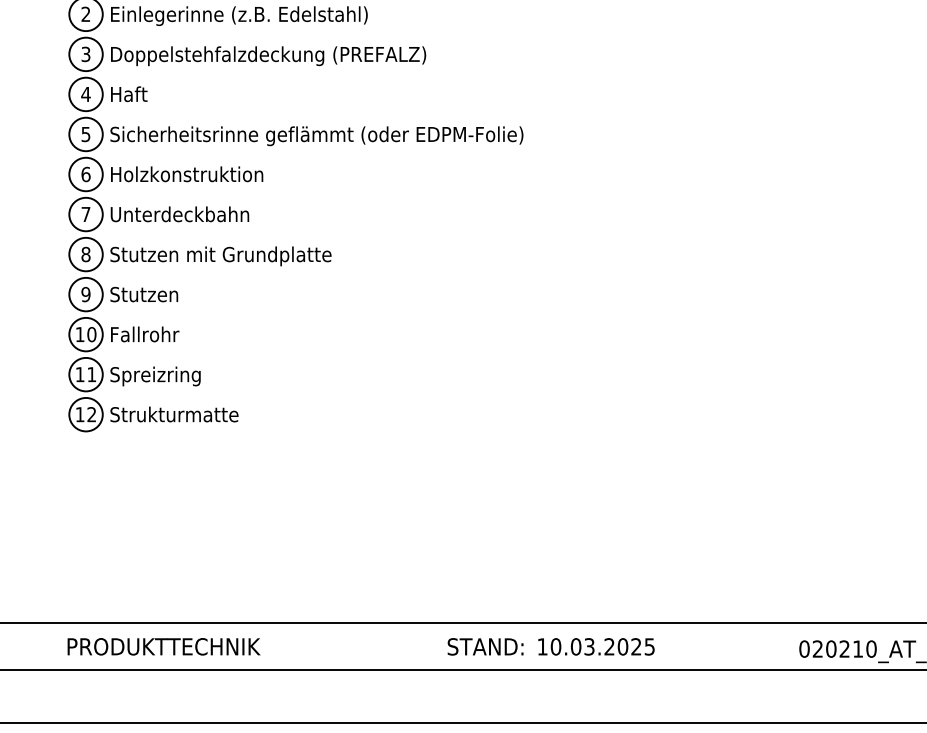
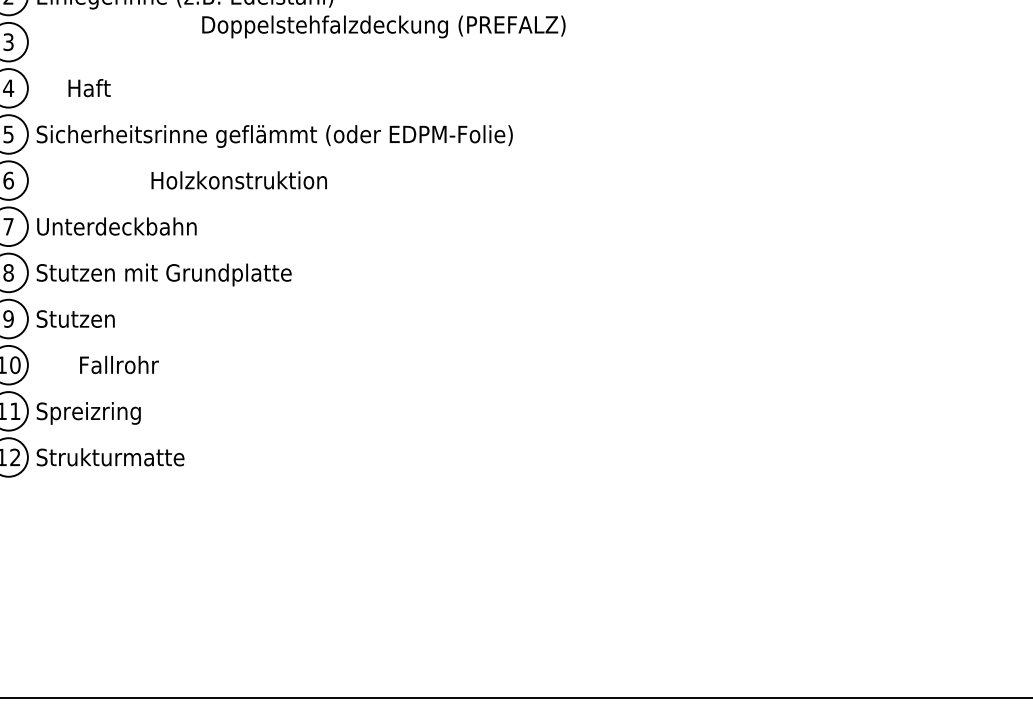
text: (268, 56) -> (383, 27), moved
text: (129, 94) -> (89, 88), moved
text: (187, 174) -> (239, 180), moved
text: (145, 334) -> (119, 365), moved

